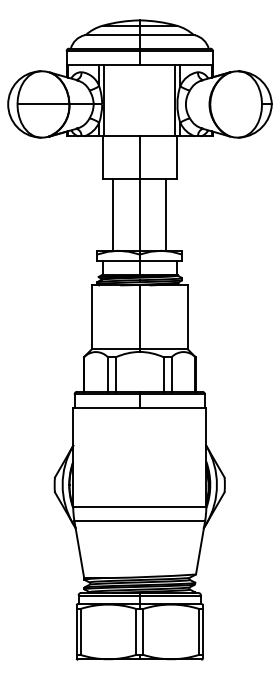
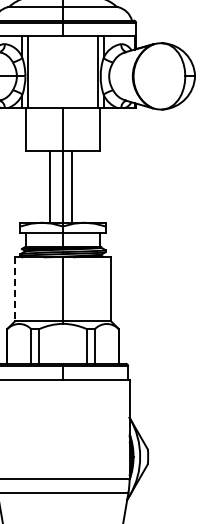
line: (113, 214) -> (49, 186), moved
line: (166, 214) -> (72, 186), moved
line: (91, 317) -> (14, 289), solid -> dashed

